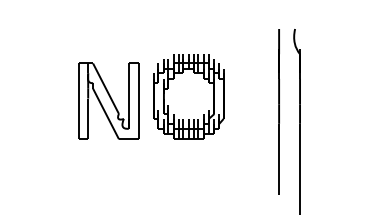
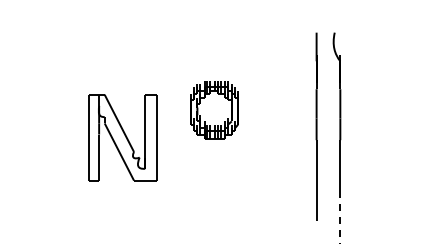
part: (189, 96) -> (214, 109), size x0.6
part: (108, 101) -> (122, 137), moved
line: (300, 192) -> (340, 217), solid -> dashed

